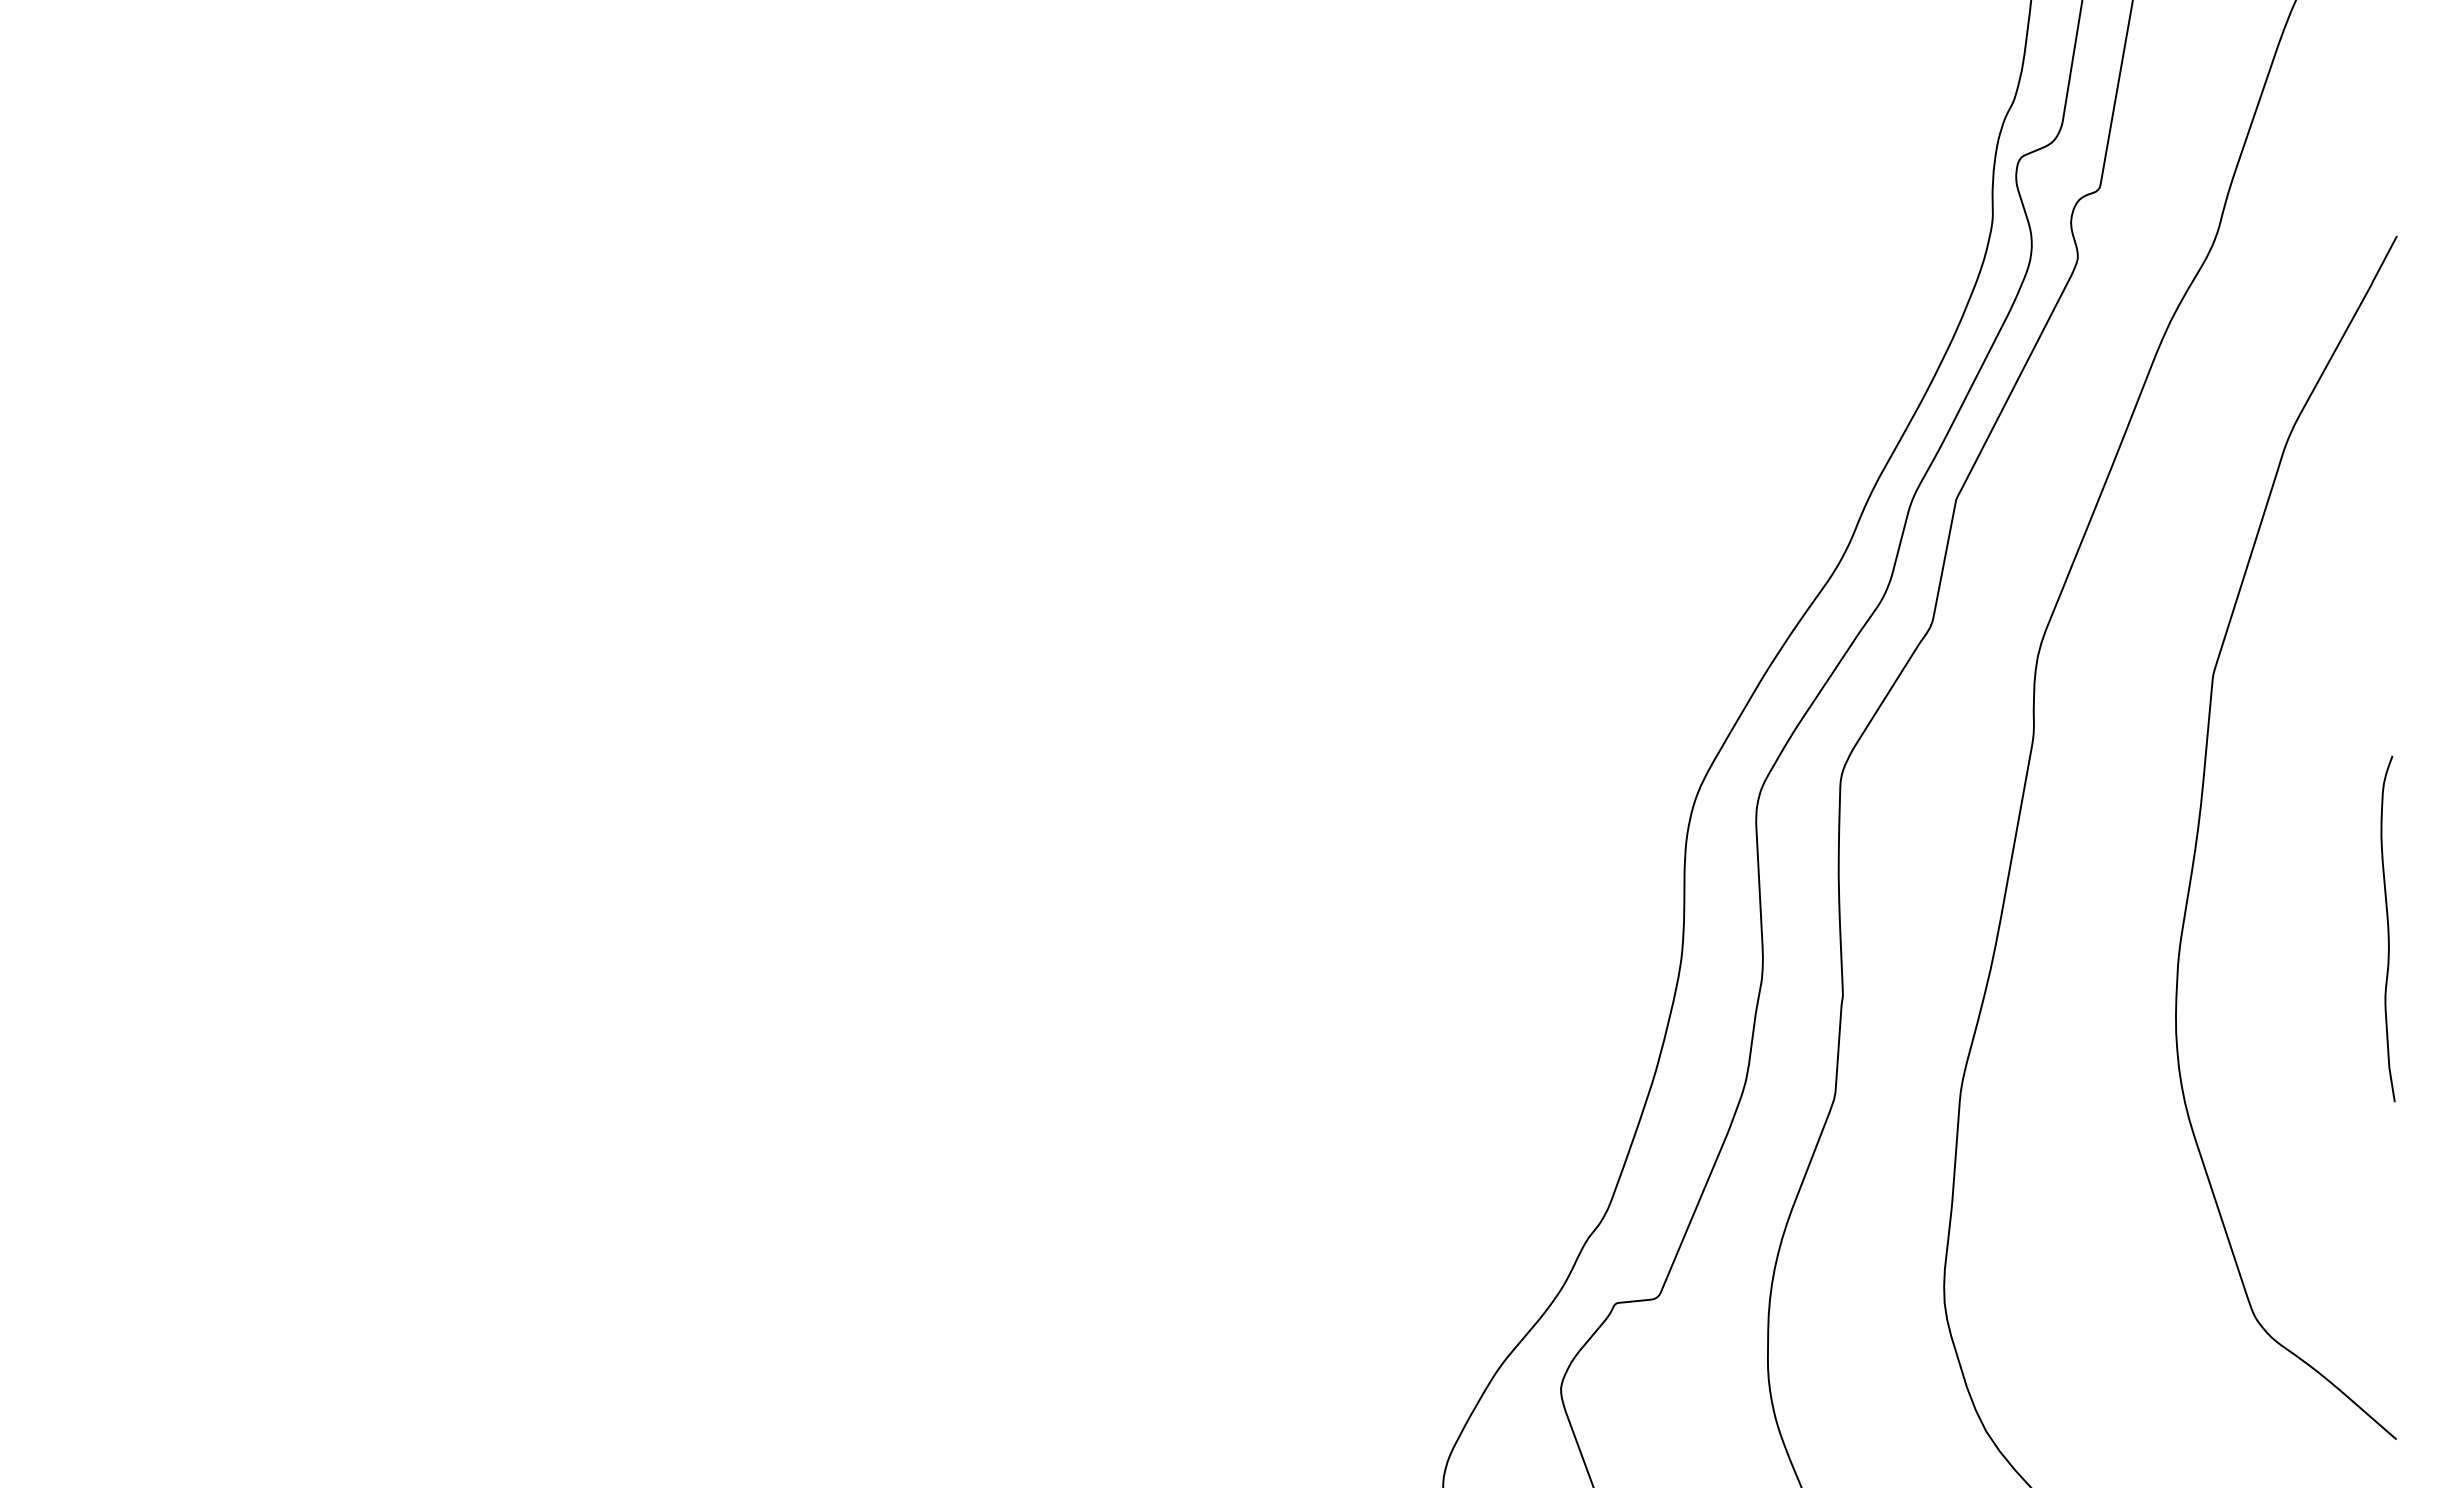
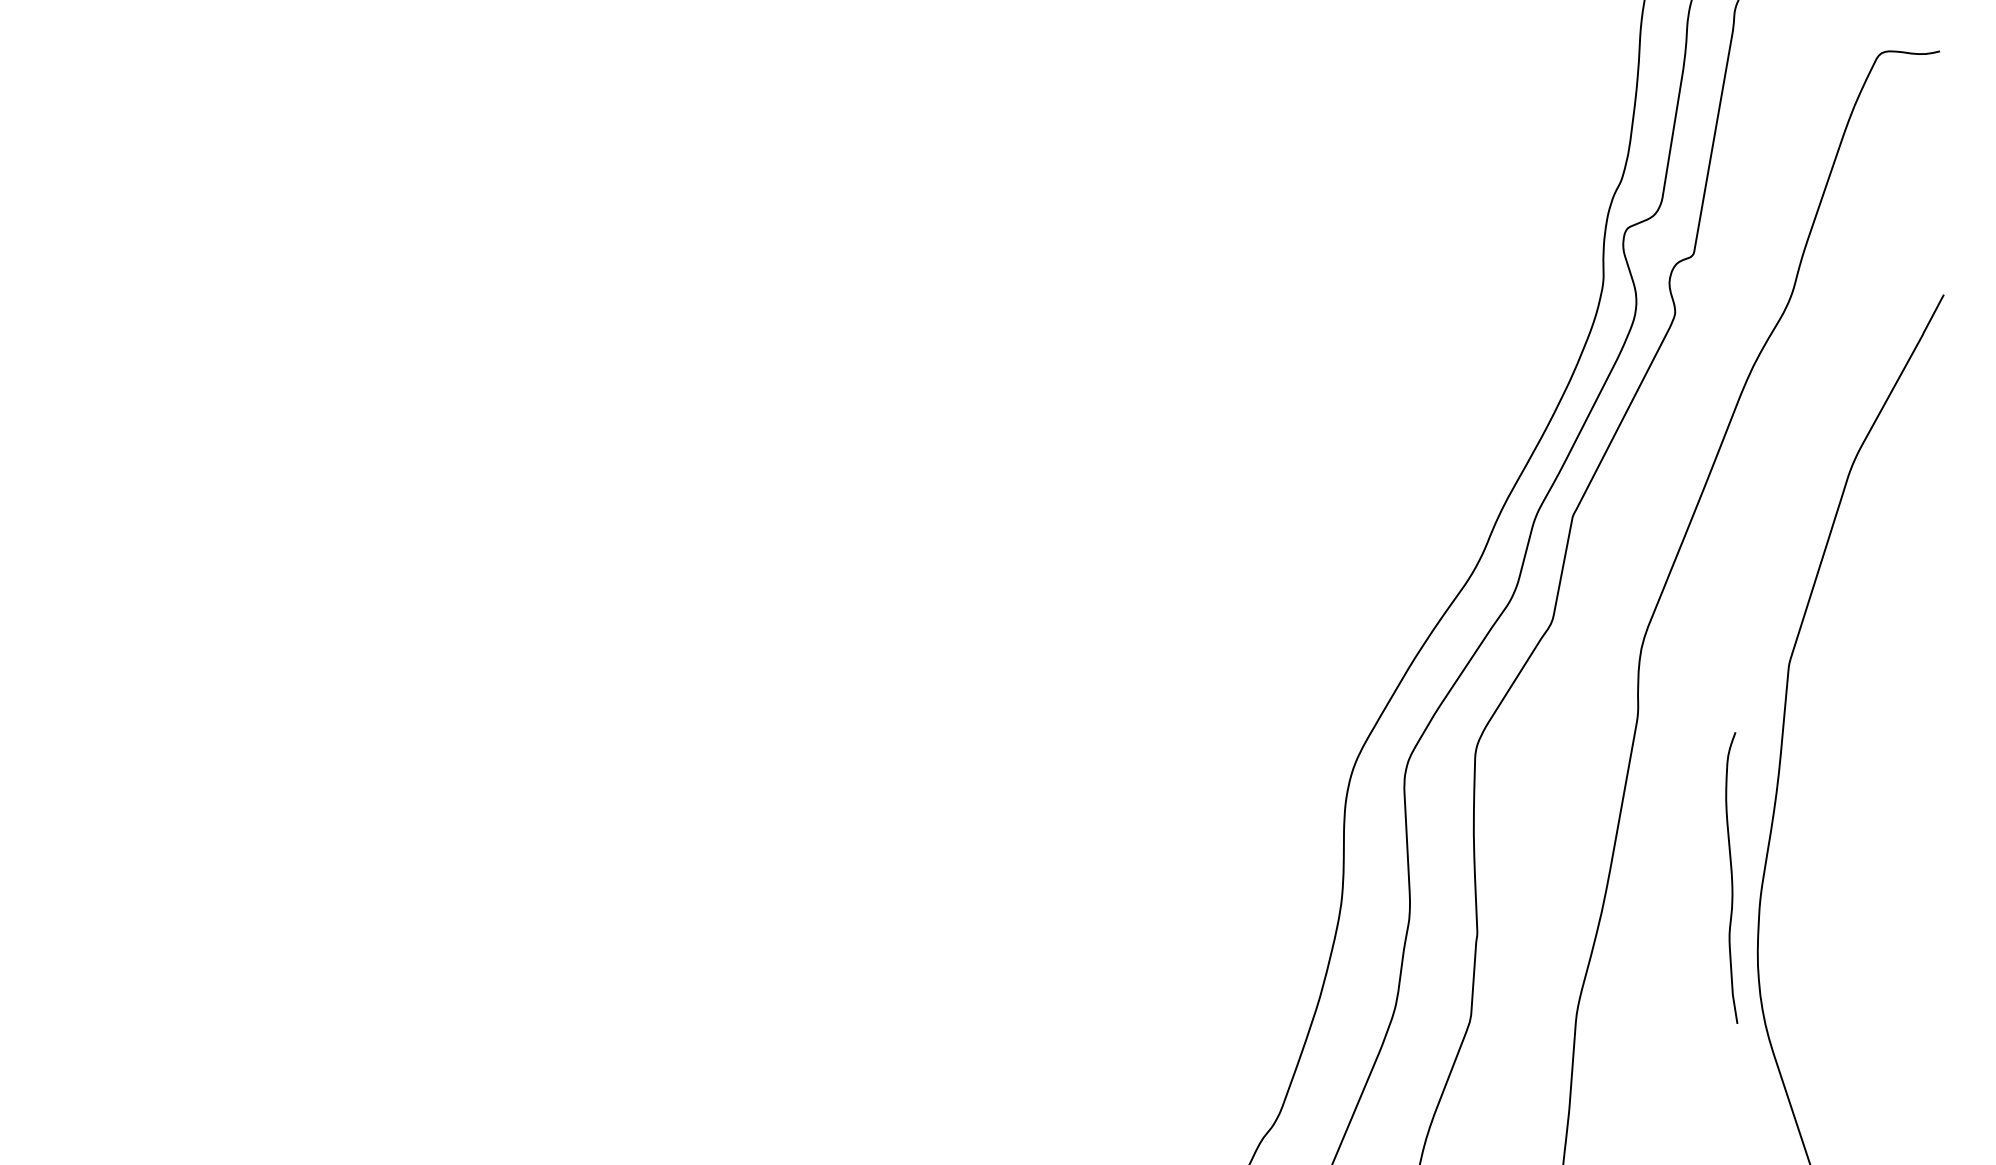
curve: (2387, 928) -> (1731, 877), moved

